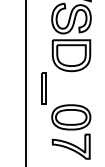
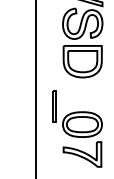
line: (42, 88) -> (53, 106), moved

